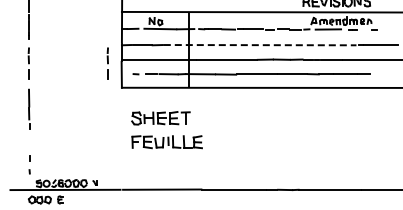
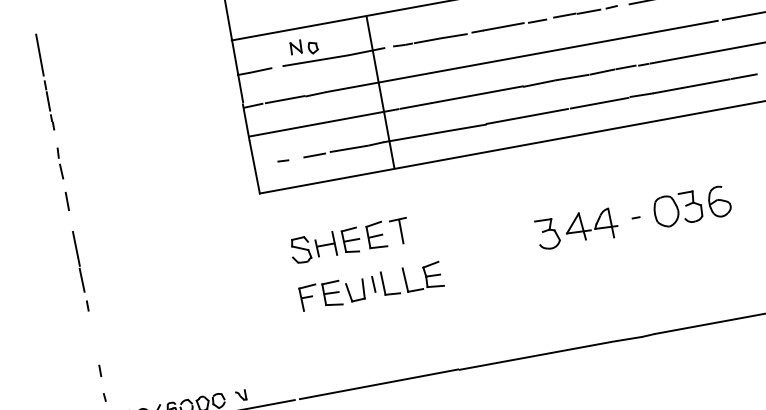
line: (260, 45) -> (524, 56), dashed -> solid
line: (107, 63) -> (221, 149), removed
part: (298, 131) -> (632, 216), added

